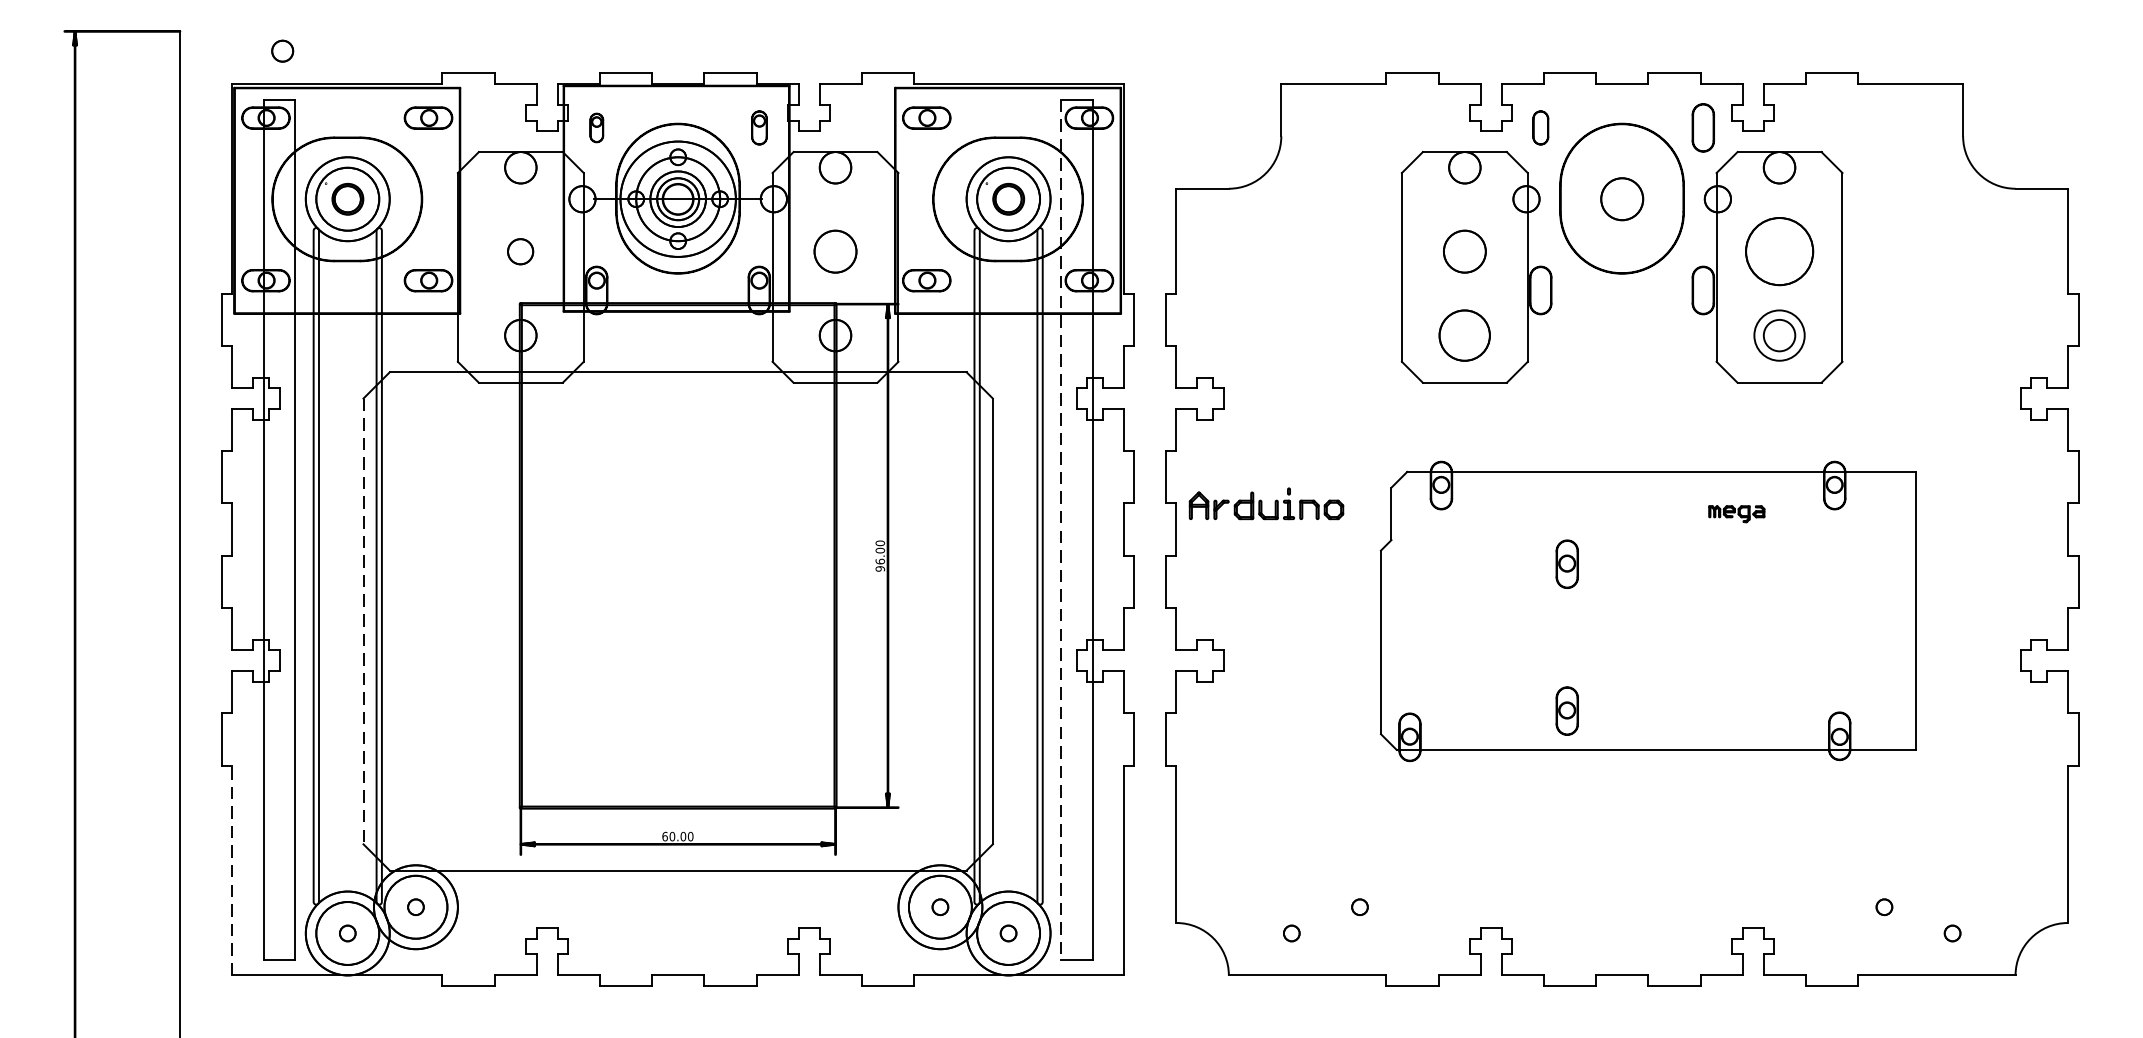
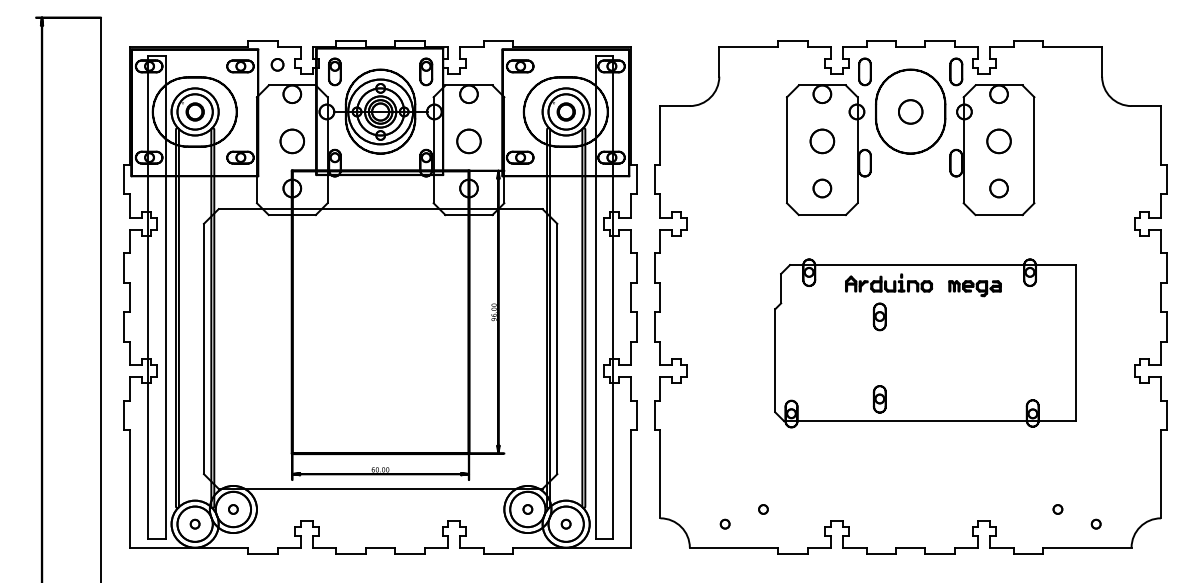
part: (282, 50) -> (277, 64), moved
part: (595, 127) -> (334, 71), size x1.67
part: (759, 127) -> (426, 71), size x1.43
part: (1539, 127) -> (864, 71), size x1.43
part: (519, 251) -> (291, 141), size x1.67
part: (1778, 251) -> (998, 141), size x0.62
part: (1465, 335) -> (822, 188), size x0.62
circle: (1778, 335) -> (998, 188), size x0.62
part: (1267, 502) -> (889, 282), moved
part: (1735, 513) -> (974, 288), size x1.67
line: (1060, 529) -> (595, 297), dashed -> solid
line: (362, 622) -> (203, 349), dashed -> solid
line: (232, 869) -> (130, 488), dashed -> solid

